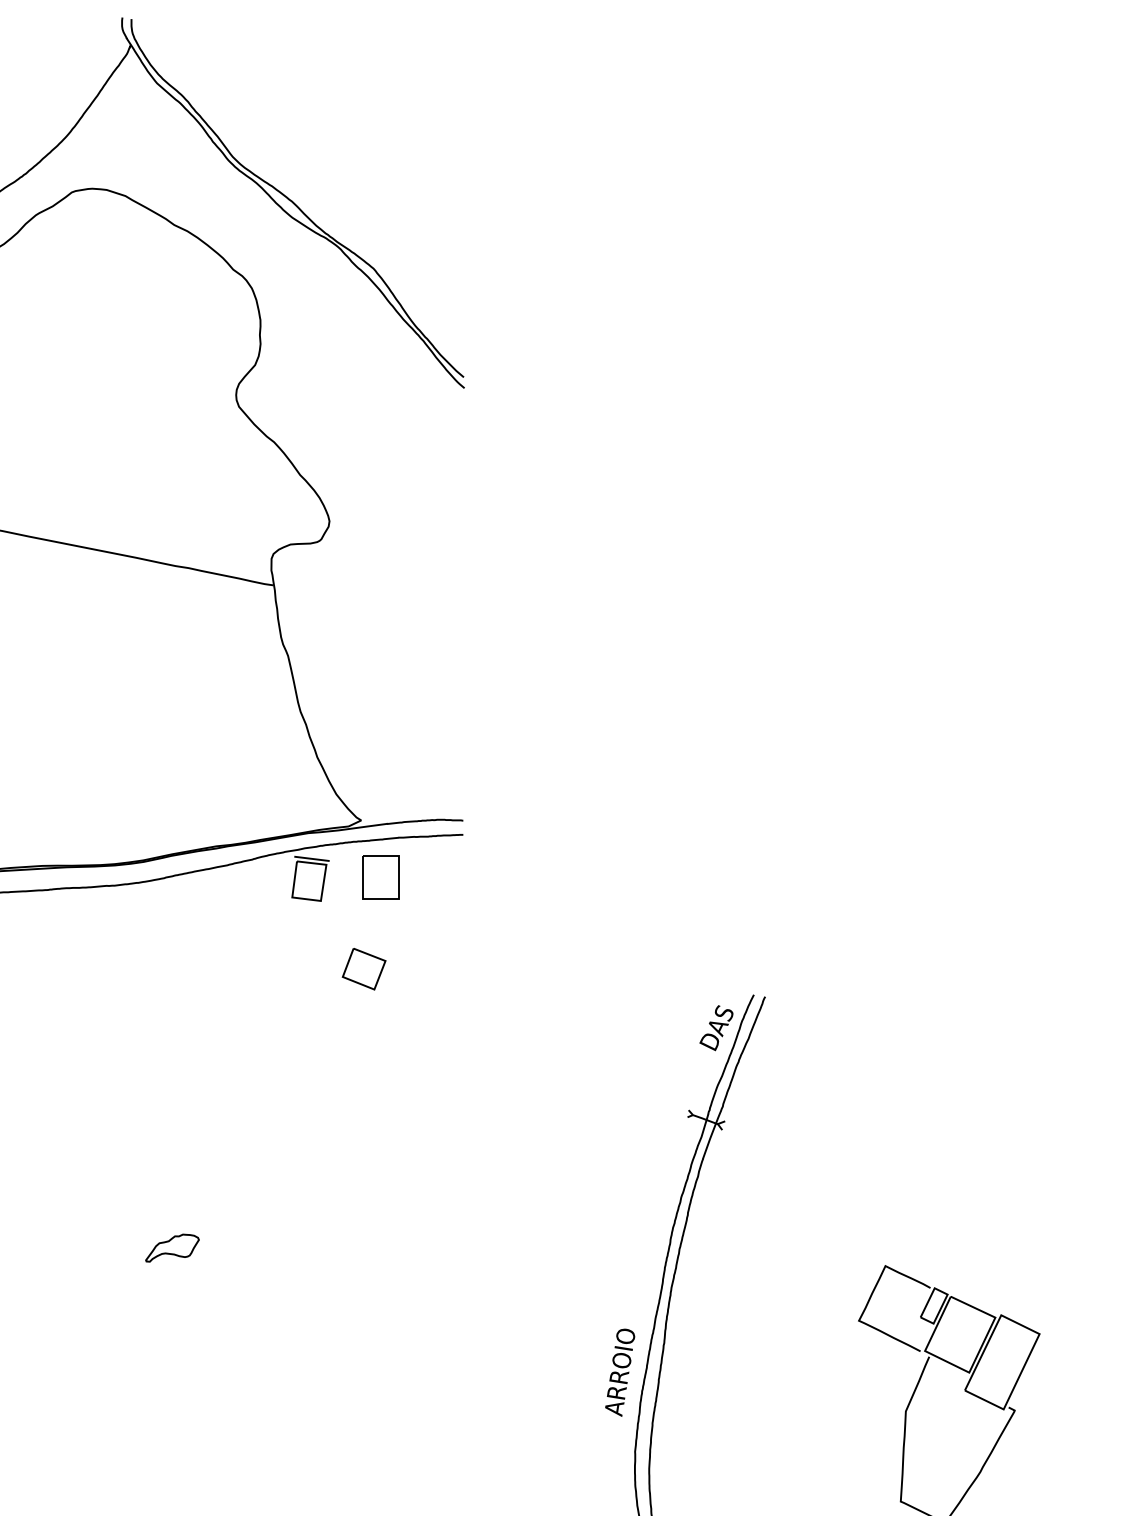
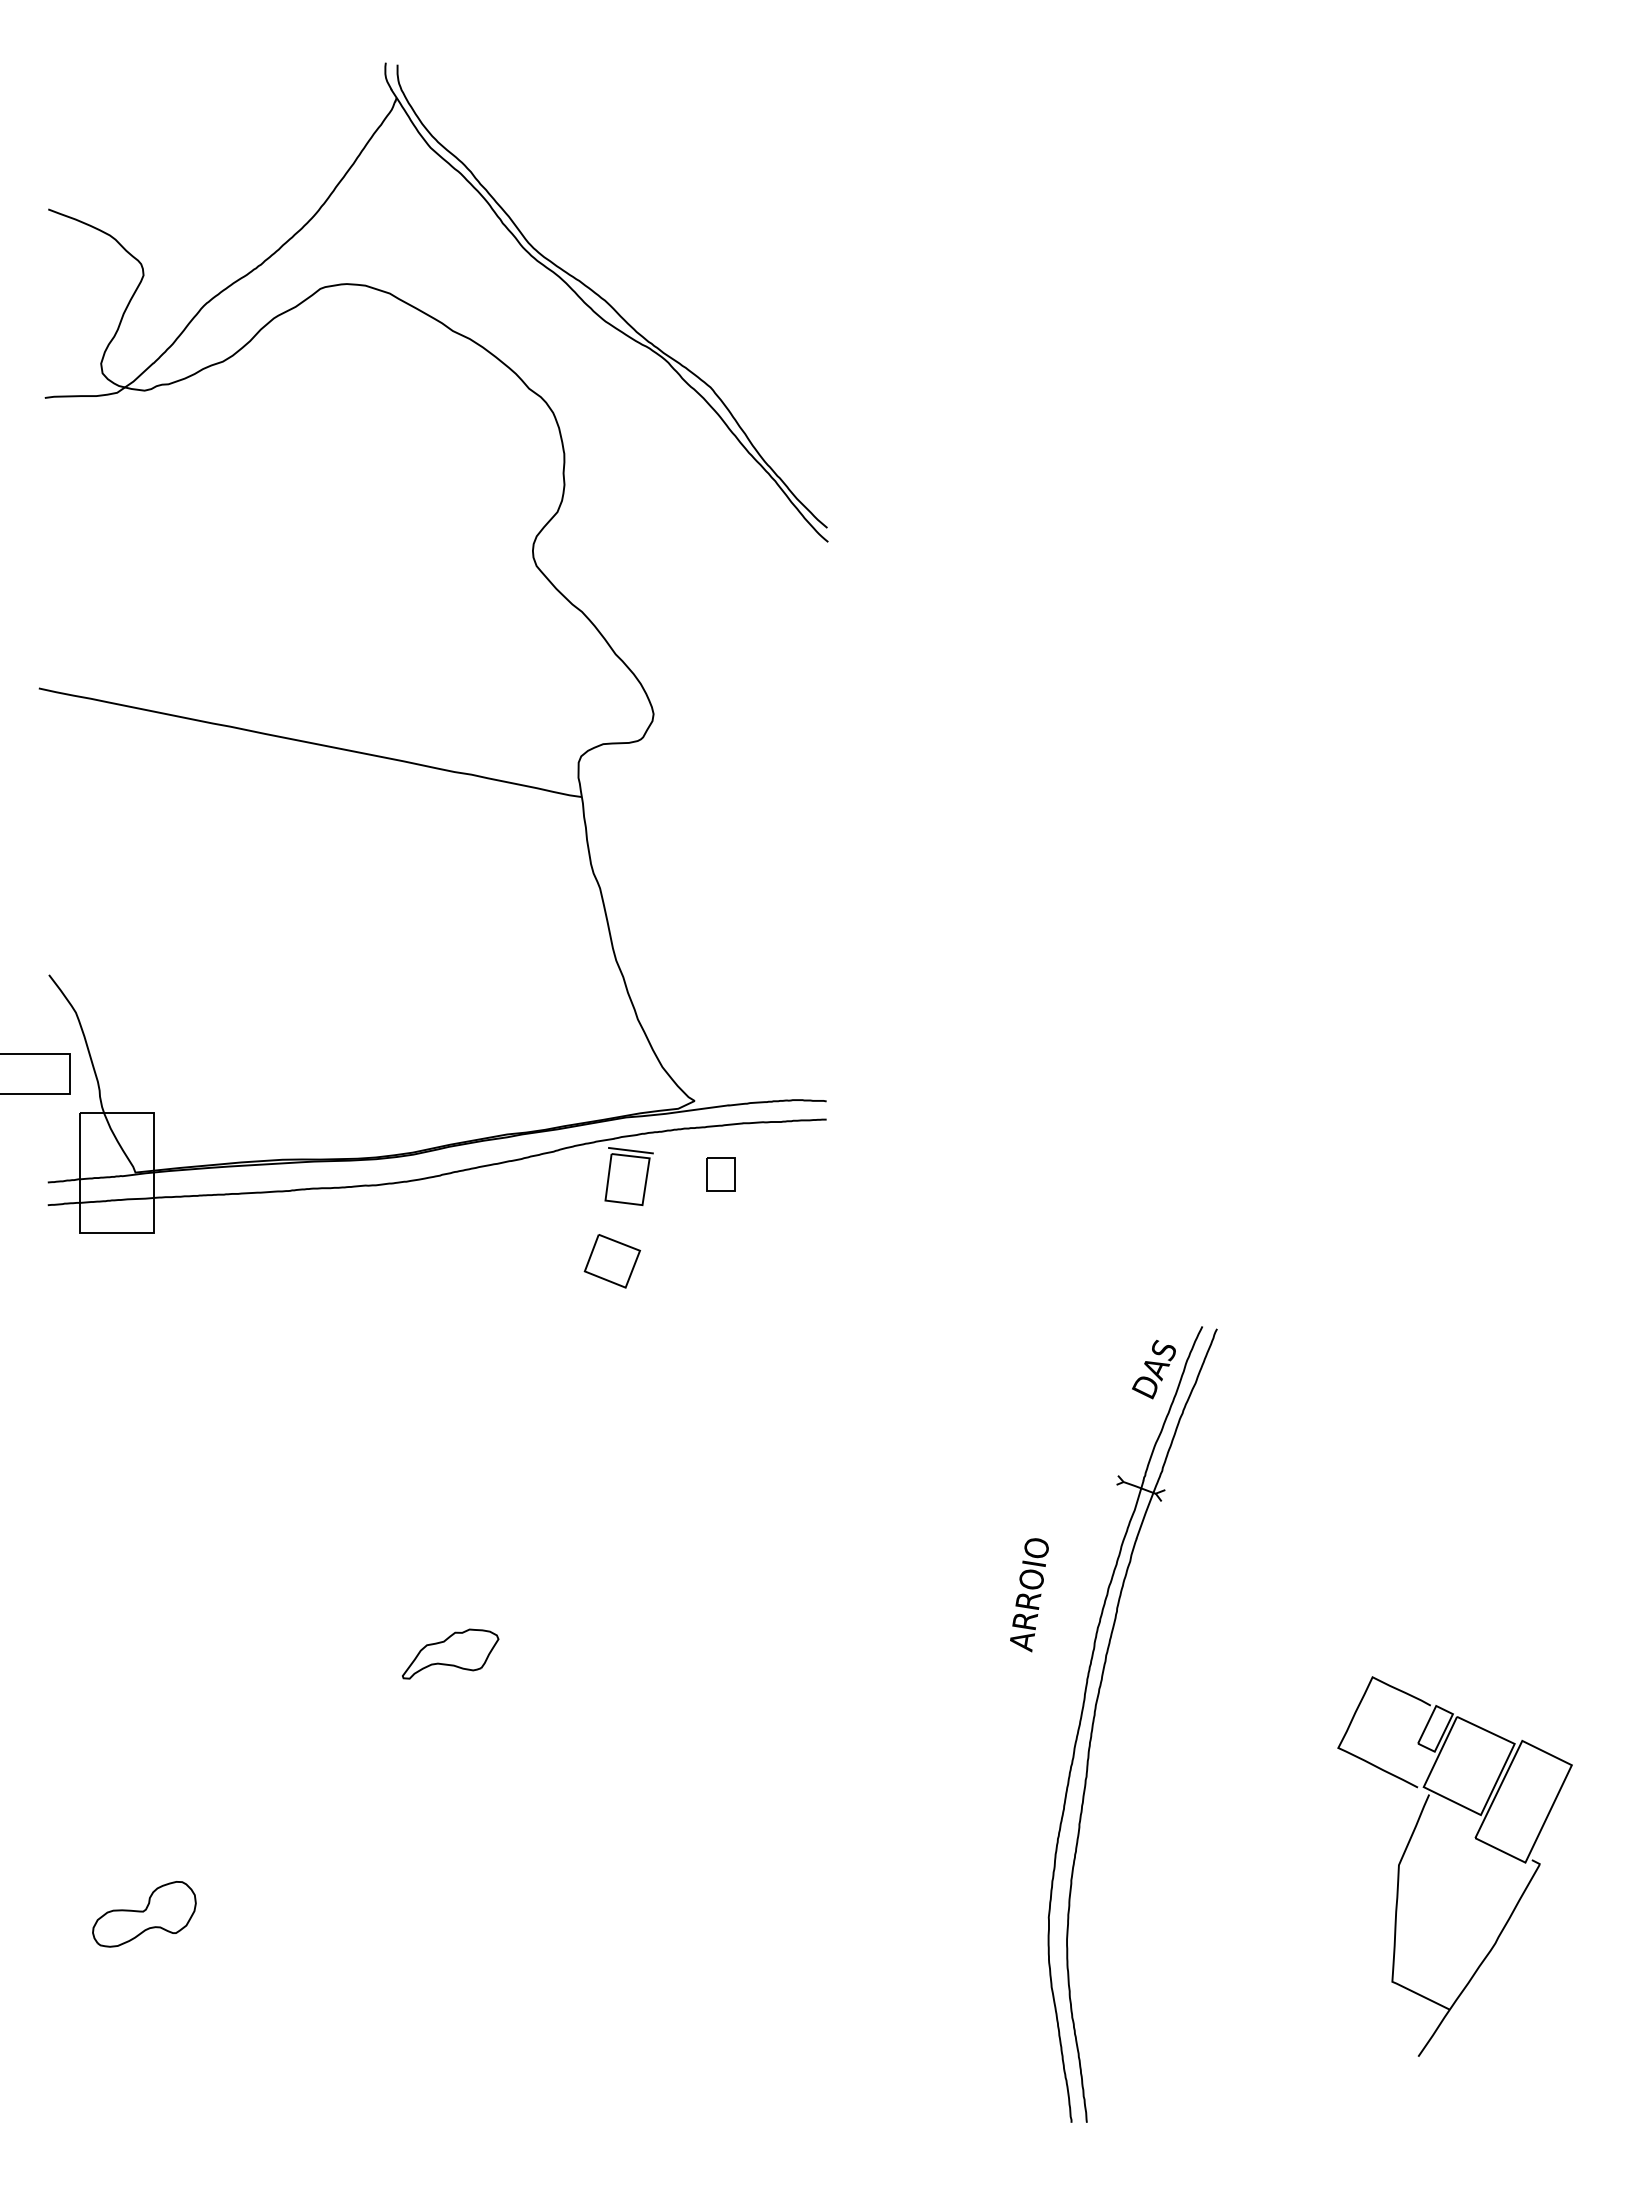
part: (381, 877) -> (720, 1174), size x0.6
part: (364, 969) -> (612, 1261), moved
part: (172, 1247) -> (450, 1653), size x1.4
text: (620, 1372) -> (1029, 1595), moved

